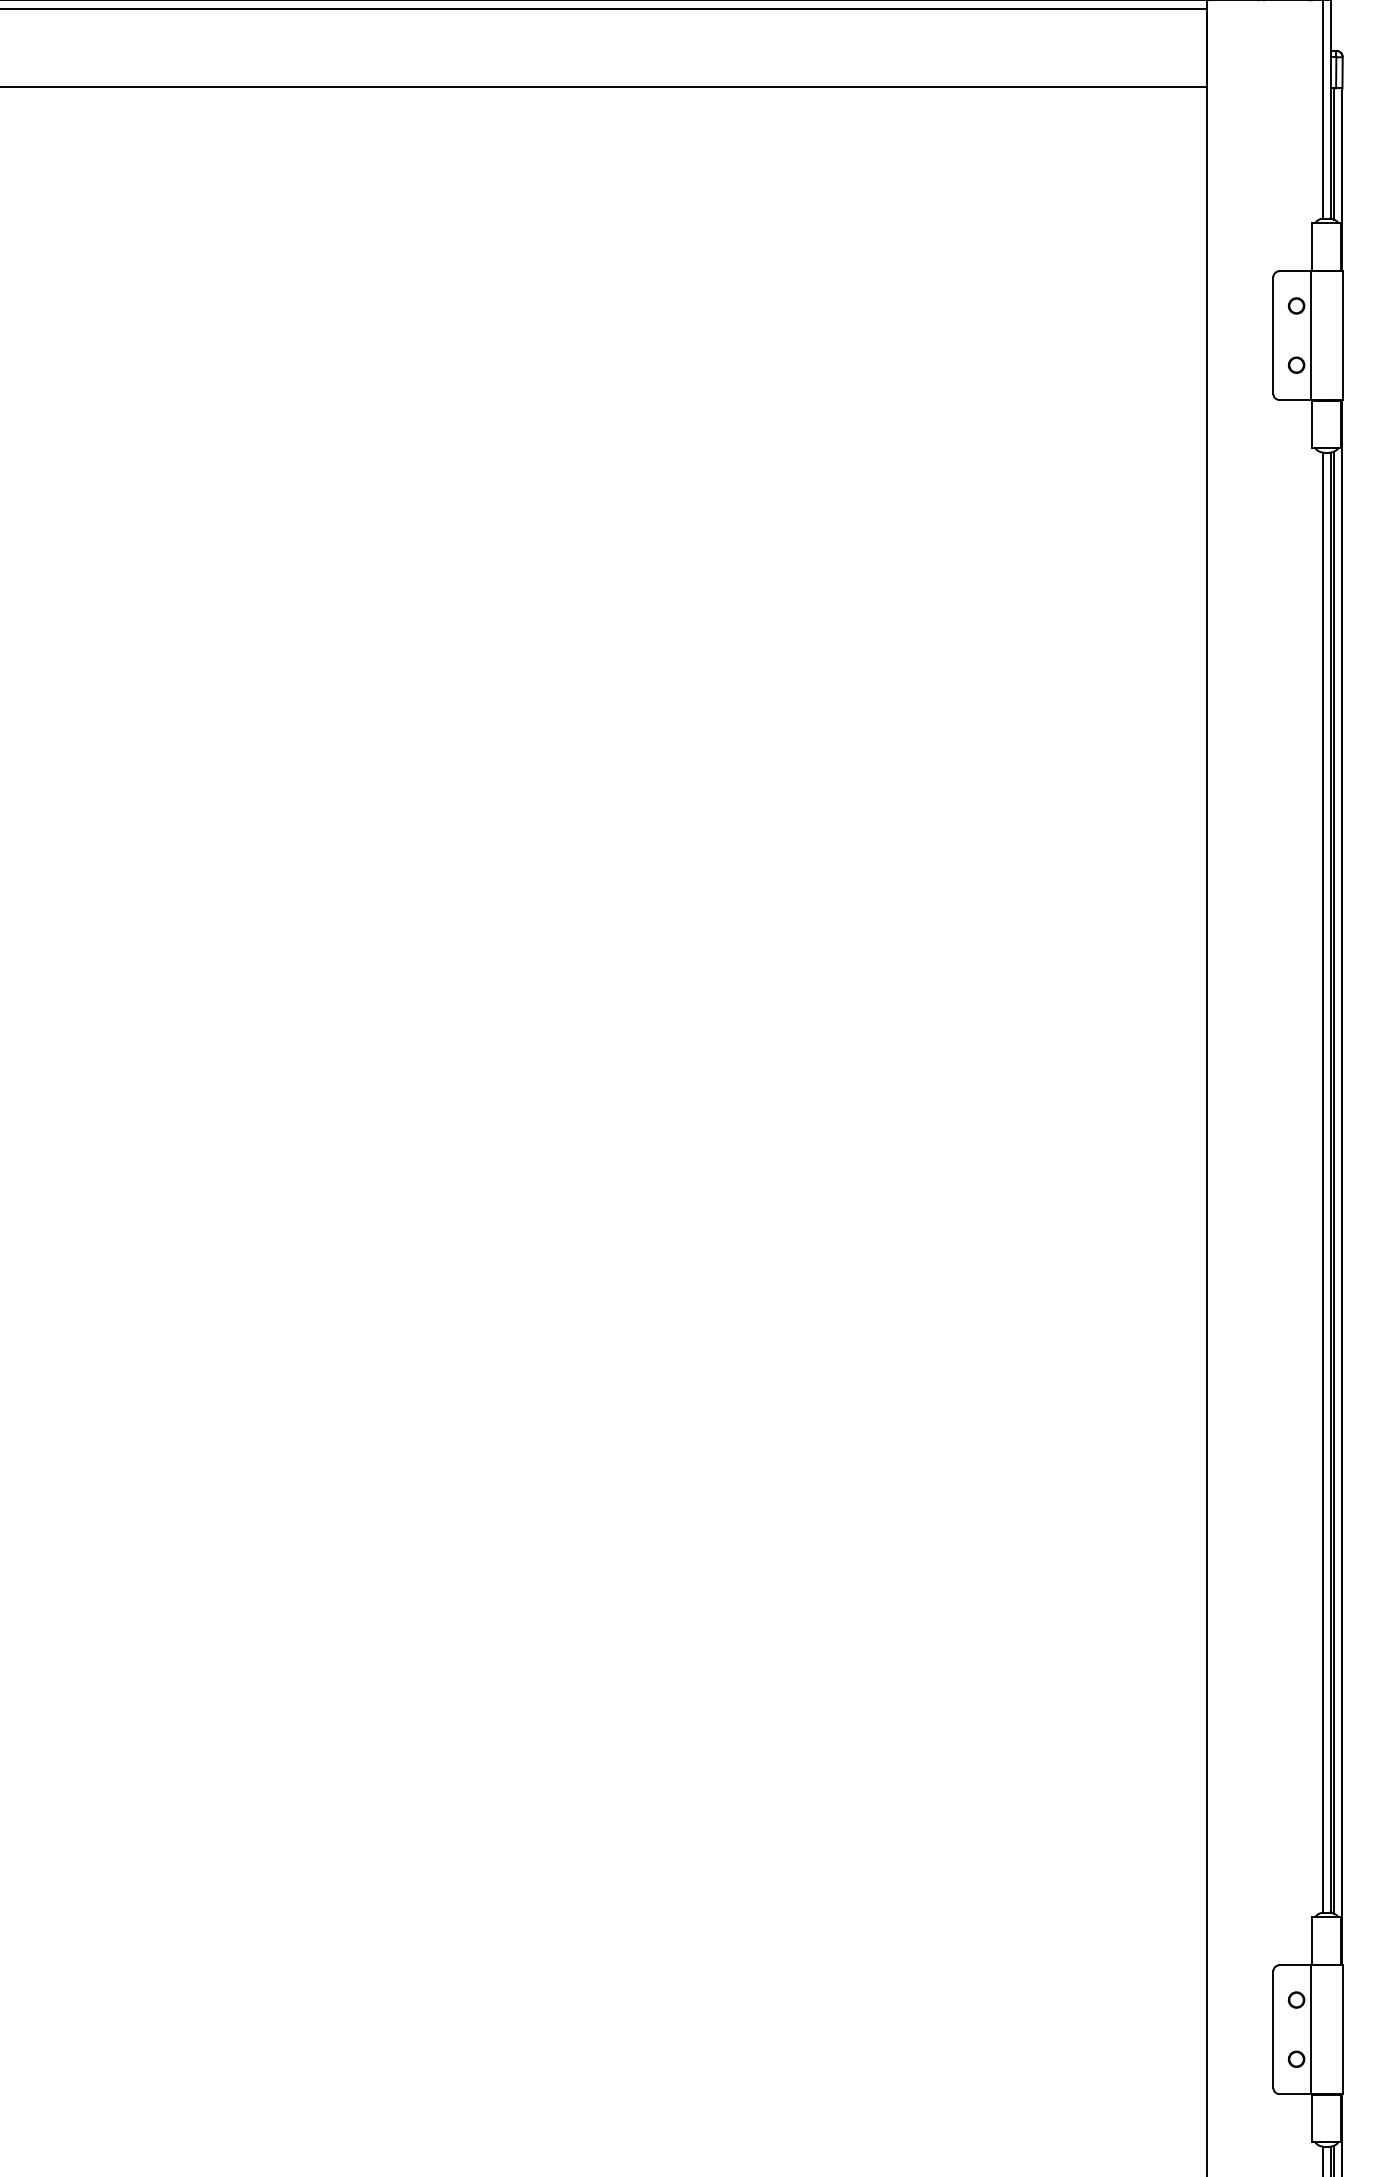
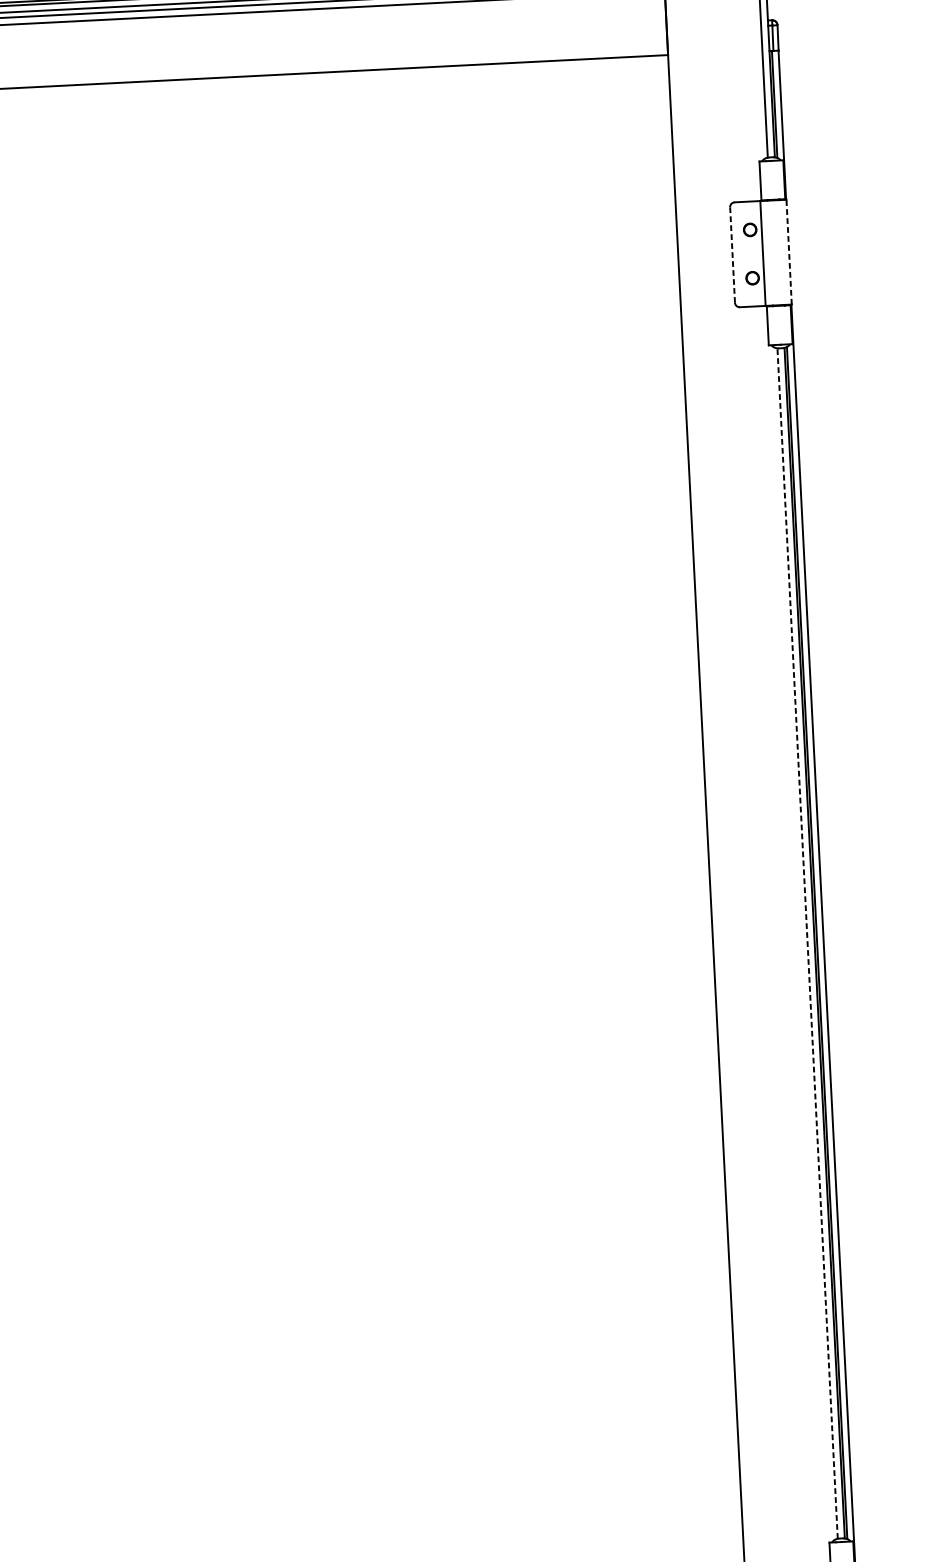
line: (1273, 335) -> (732, 254), solid -> dashed
line: (1342, 335) -> (788, 252), solid -> dashed
line: (1322, 1182) -> (807, 943), solid -> dashed

